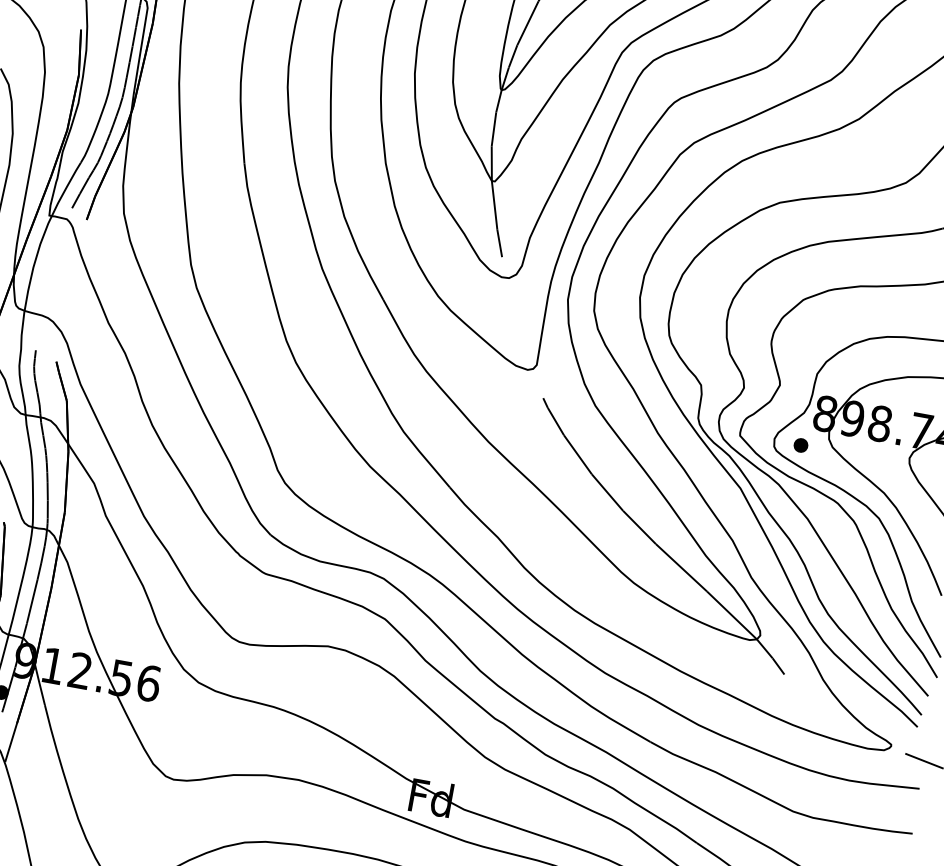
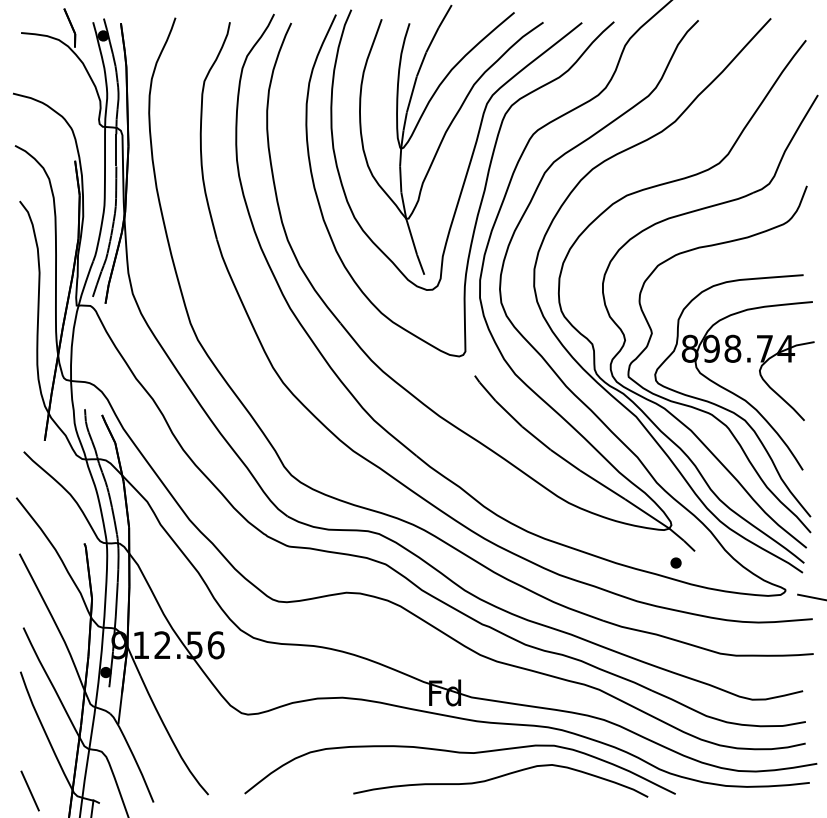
part: (800, 444) -> (675, 562), moved

